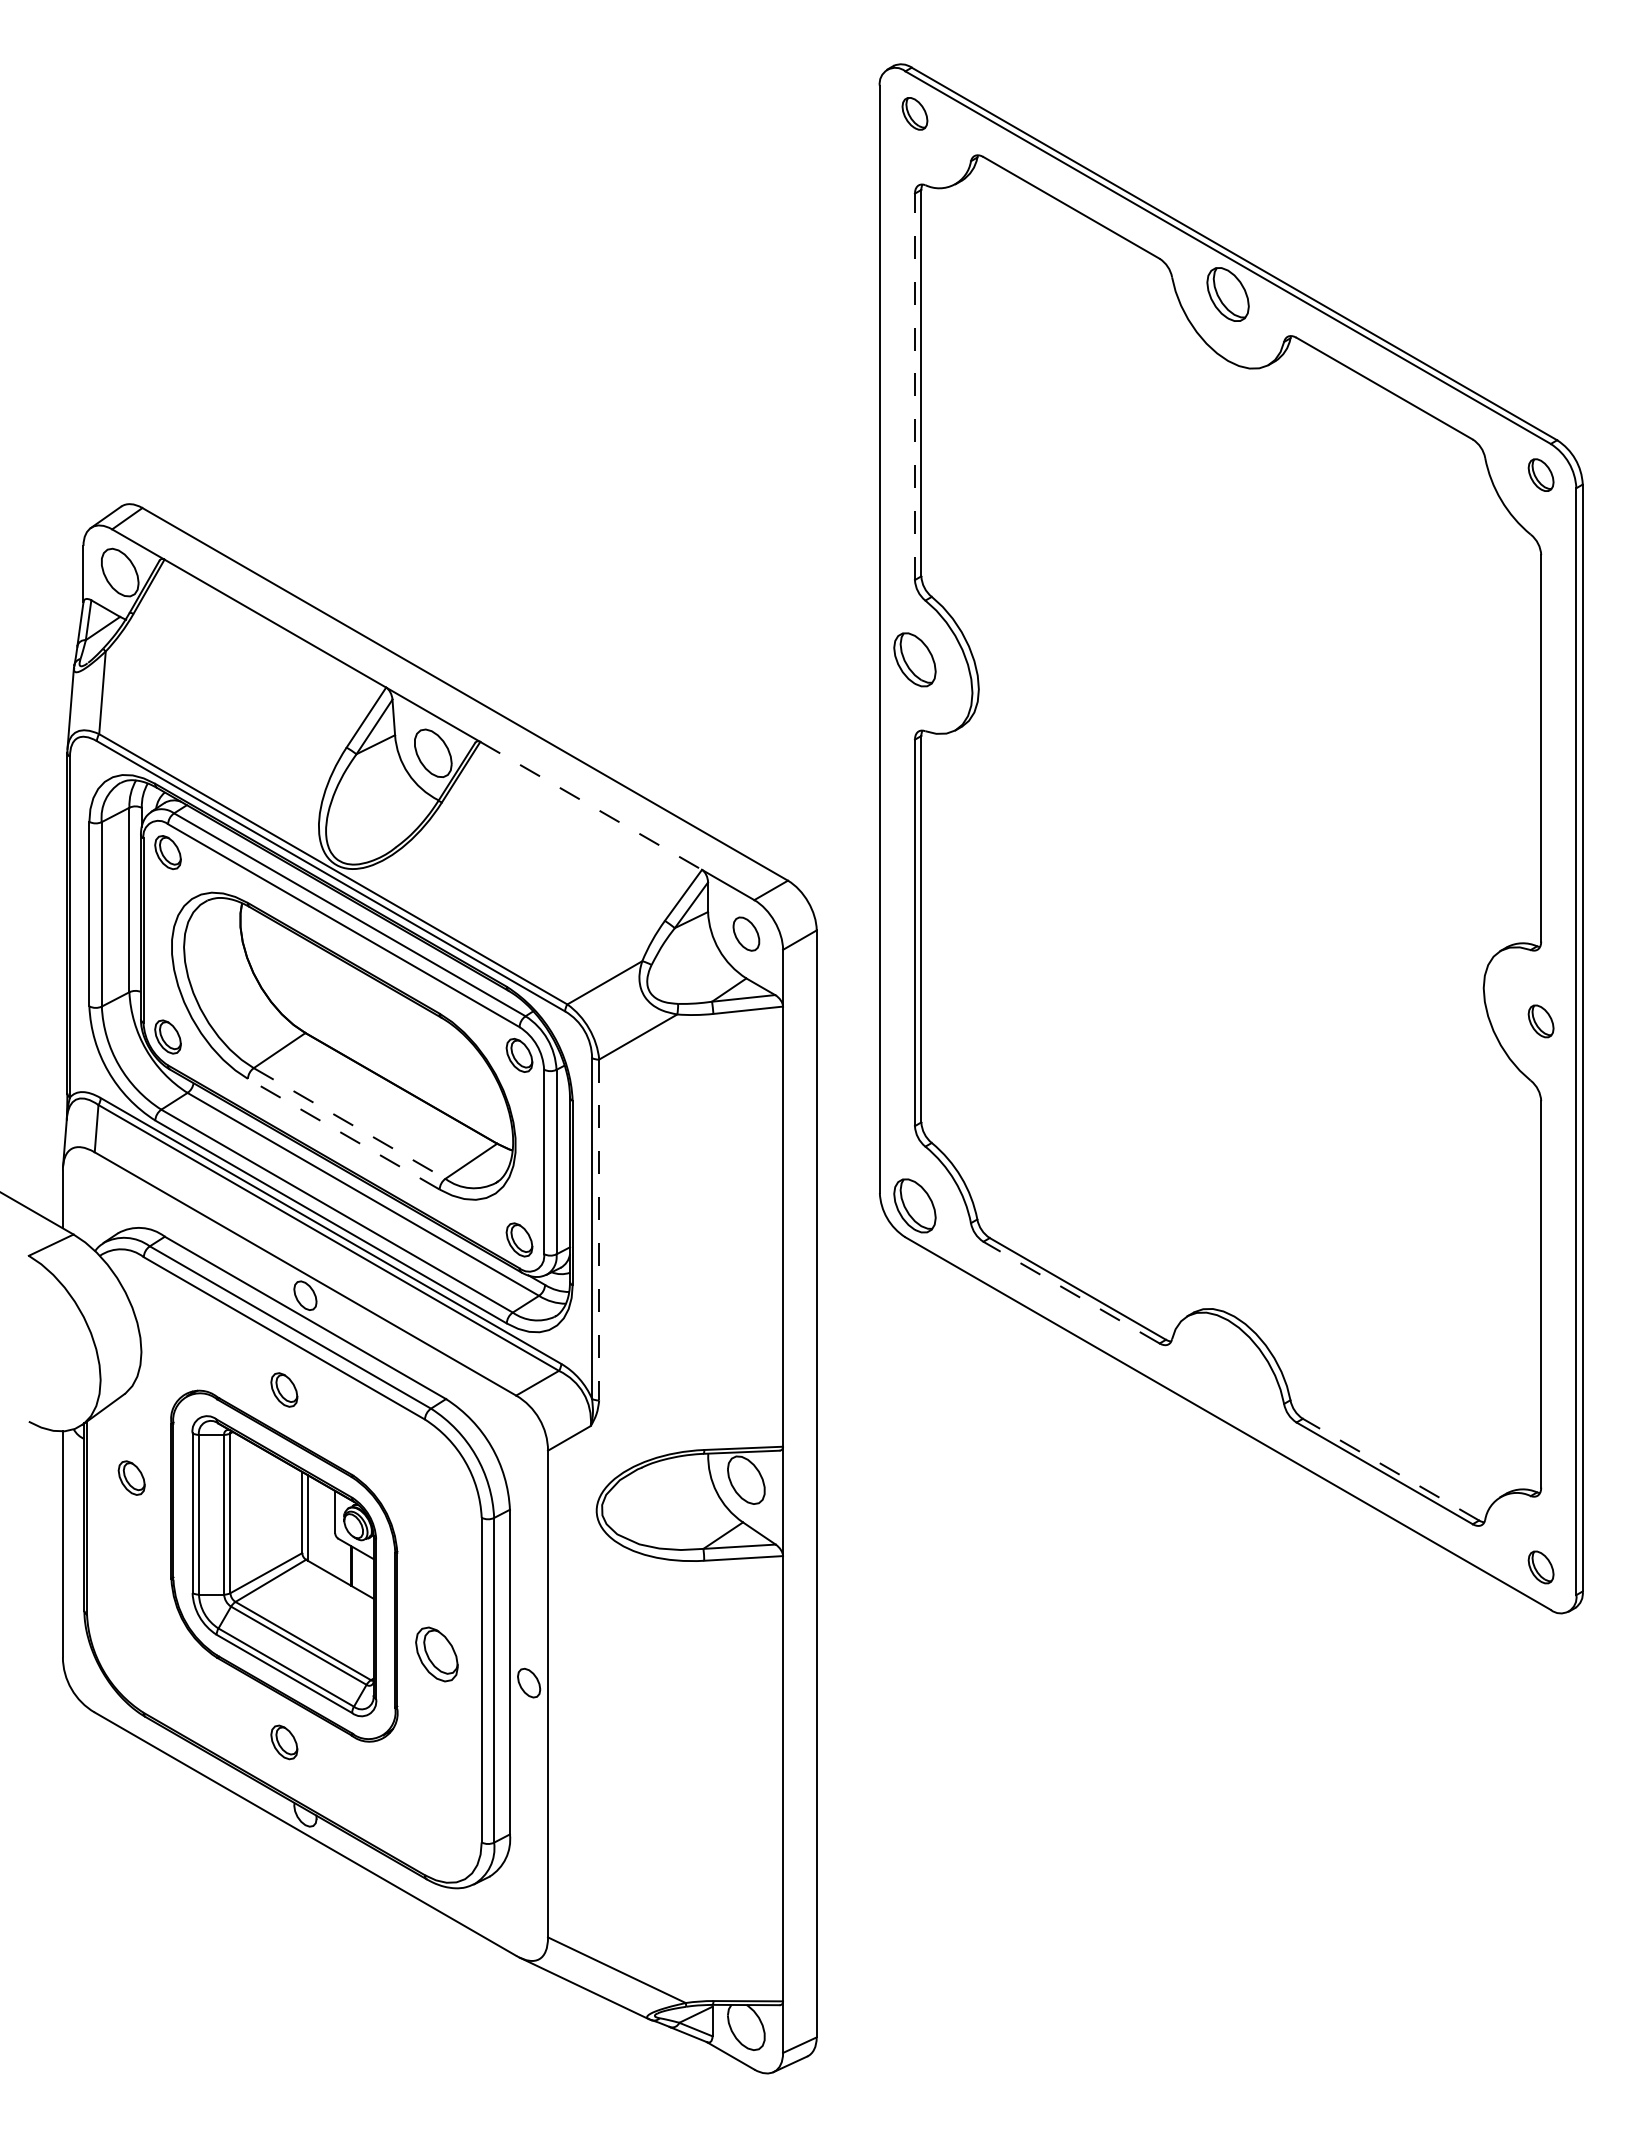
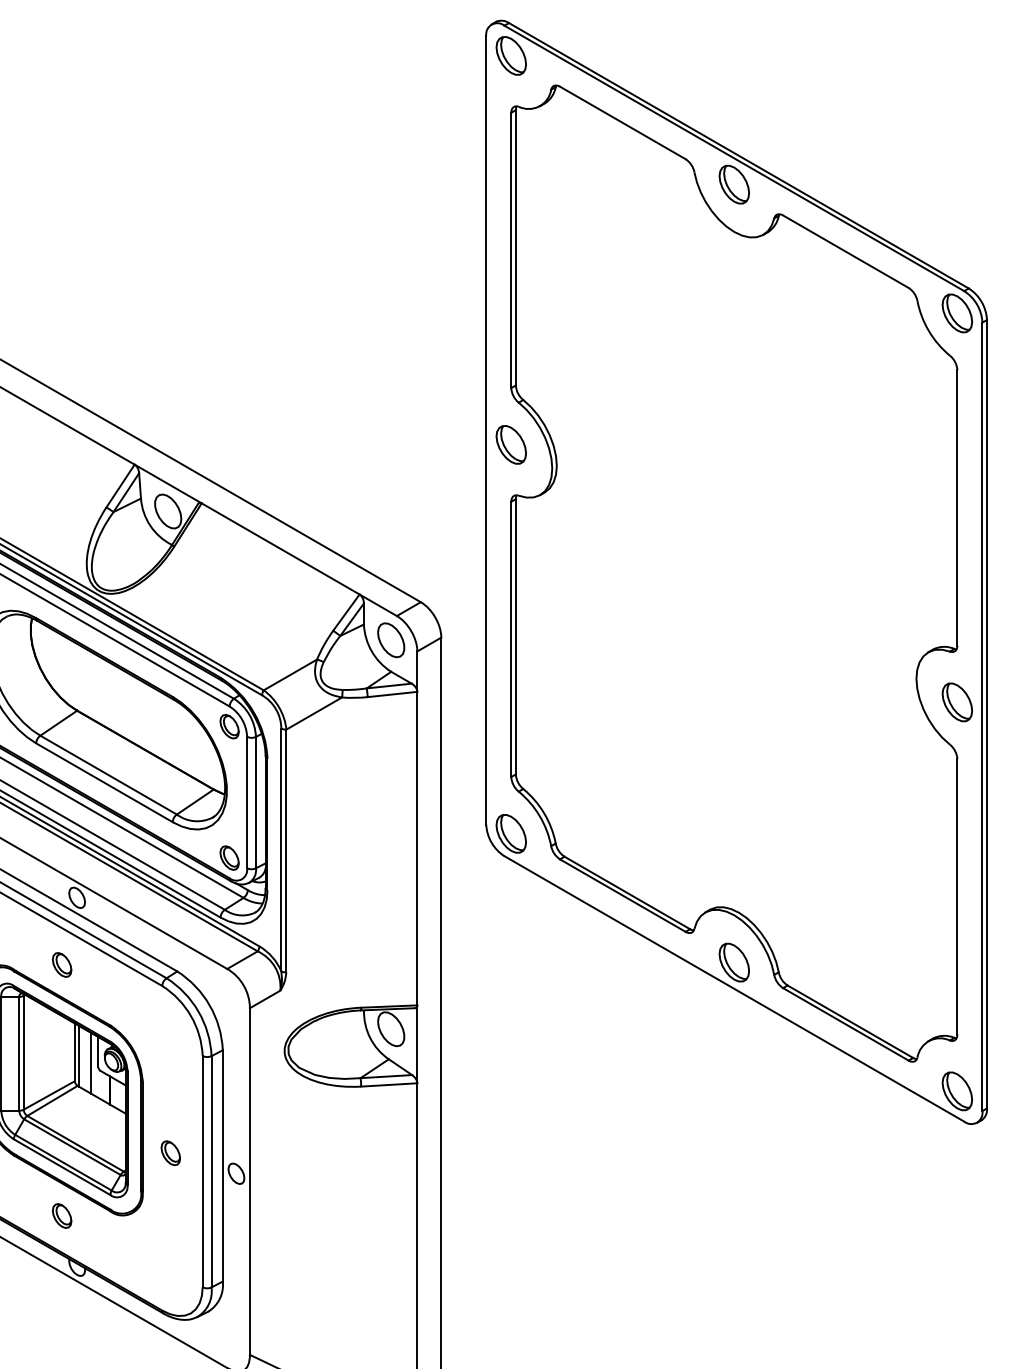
part: (914, 113) -> (510, 55), size x1.67
line: (914, 386) -> (510, 250), dashed -> solid
part: (1540, 474) -> (956, 312), size x1.67
line: (591, 805) -> (280, 548), dashed -> solid
part: (746, 933) -> (391, 639), size x1.43
part: (1540, 1021) -> (956, 702), size x1.67
line: (349, 1123) -> (108, 775), dashed -> solid
line: (343, 1134) -> (104, 782), dashed -> solid
line: (599, 1230) -> (286, 851), dashed -> solid
line: (1071, 1292) -> (622, 895), dashed -> solid
part: (1227, 1386) -> (733, 962), added
line: (1391, 1469) -> (850, 1021), dashed -> solid
line: (324, 1527) -> (90, 1062), added
part: (1540, 1567) -> (956, 1091), size x1.67
part: (436, 1653) -> (170, 1152), size x0.62

